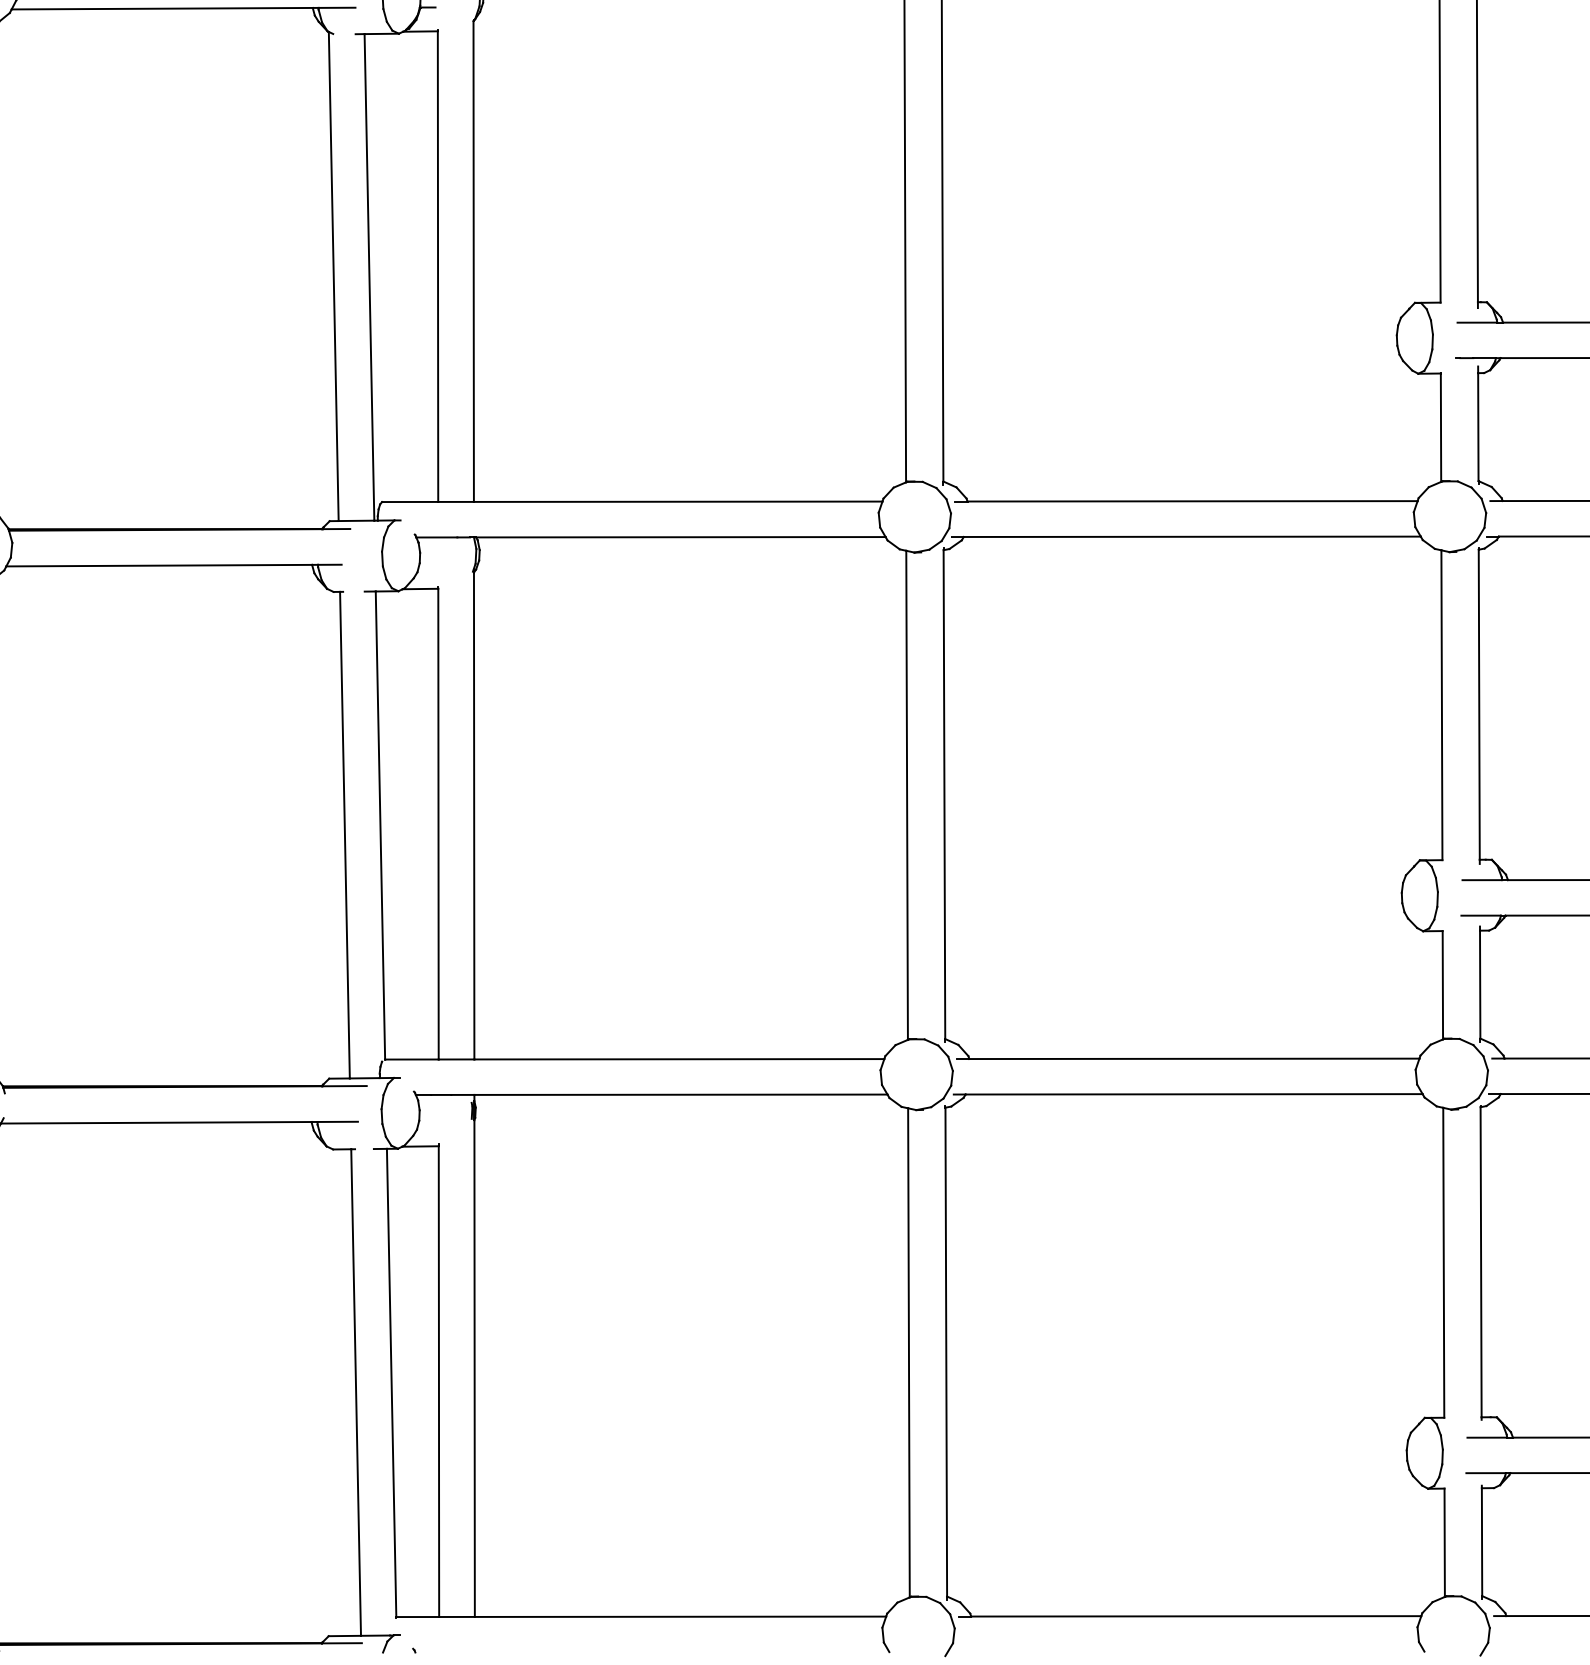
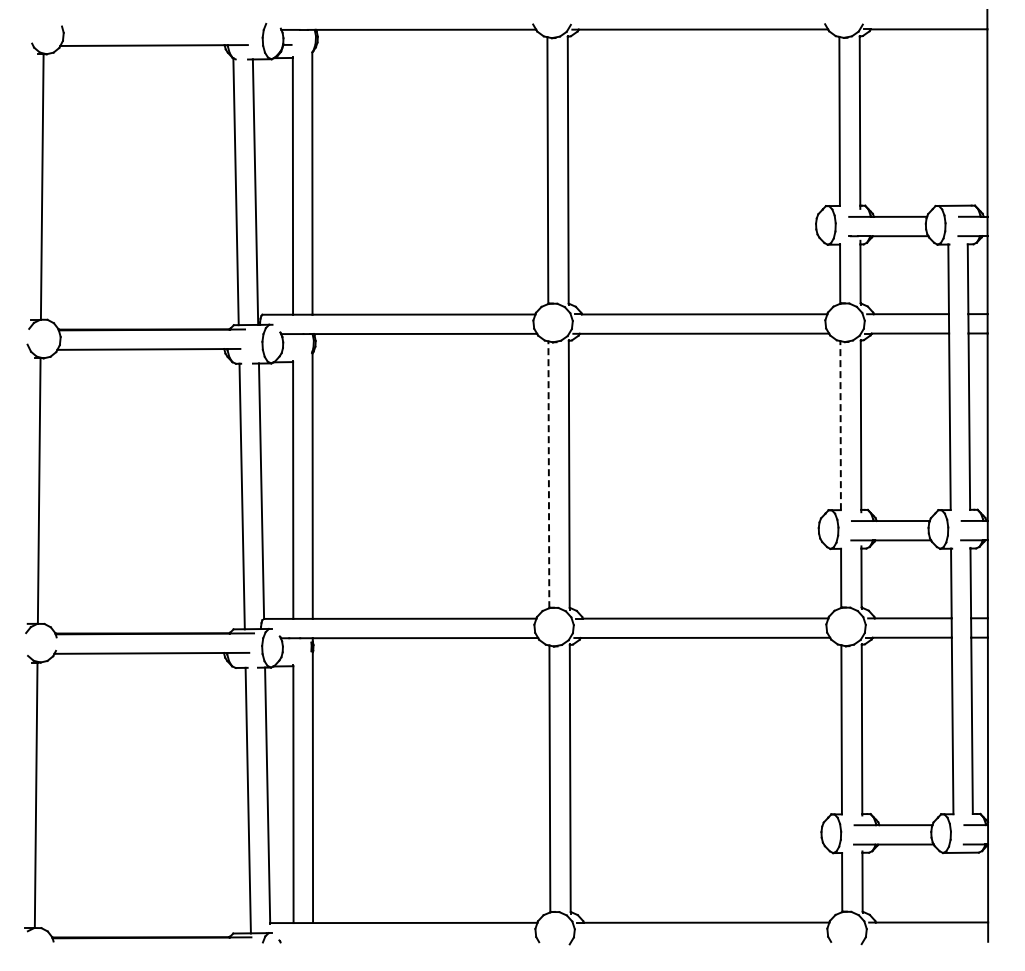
line: (1441, 705) -> (840, 425), solid -> dashed
line: (906, 794) -> (548, 474), solid -> dashed

